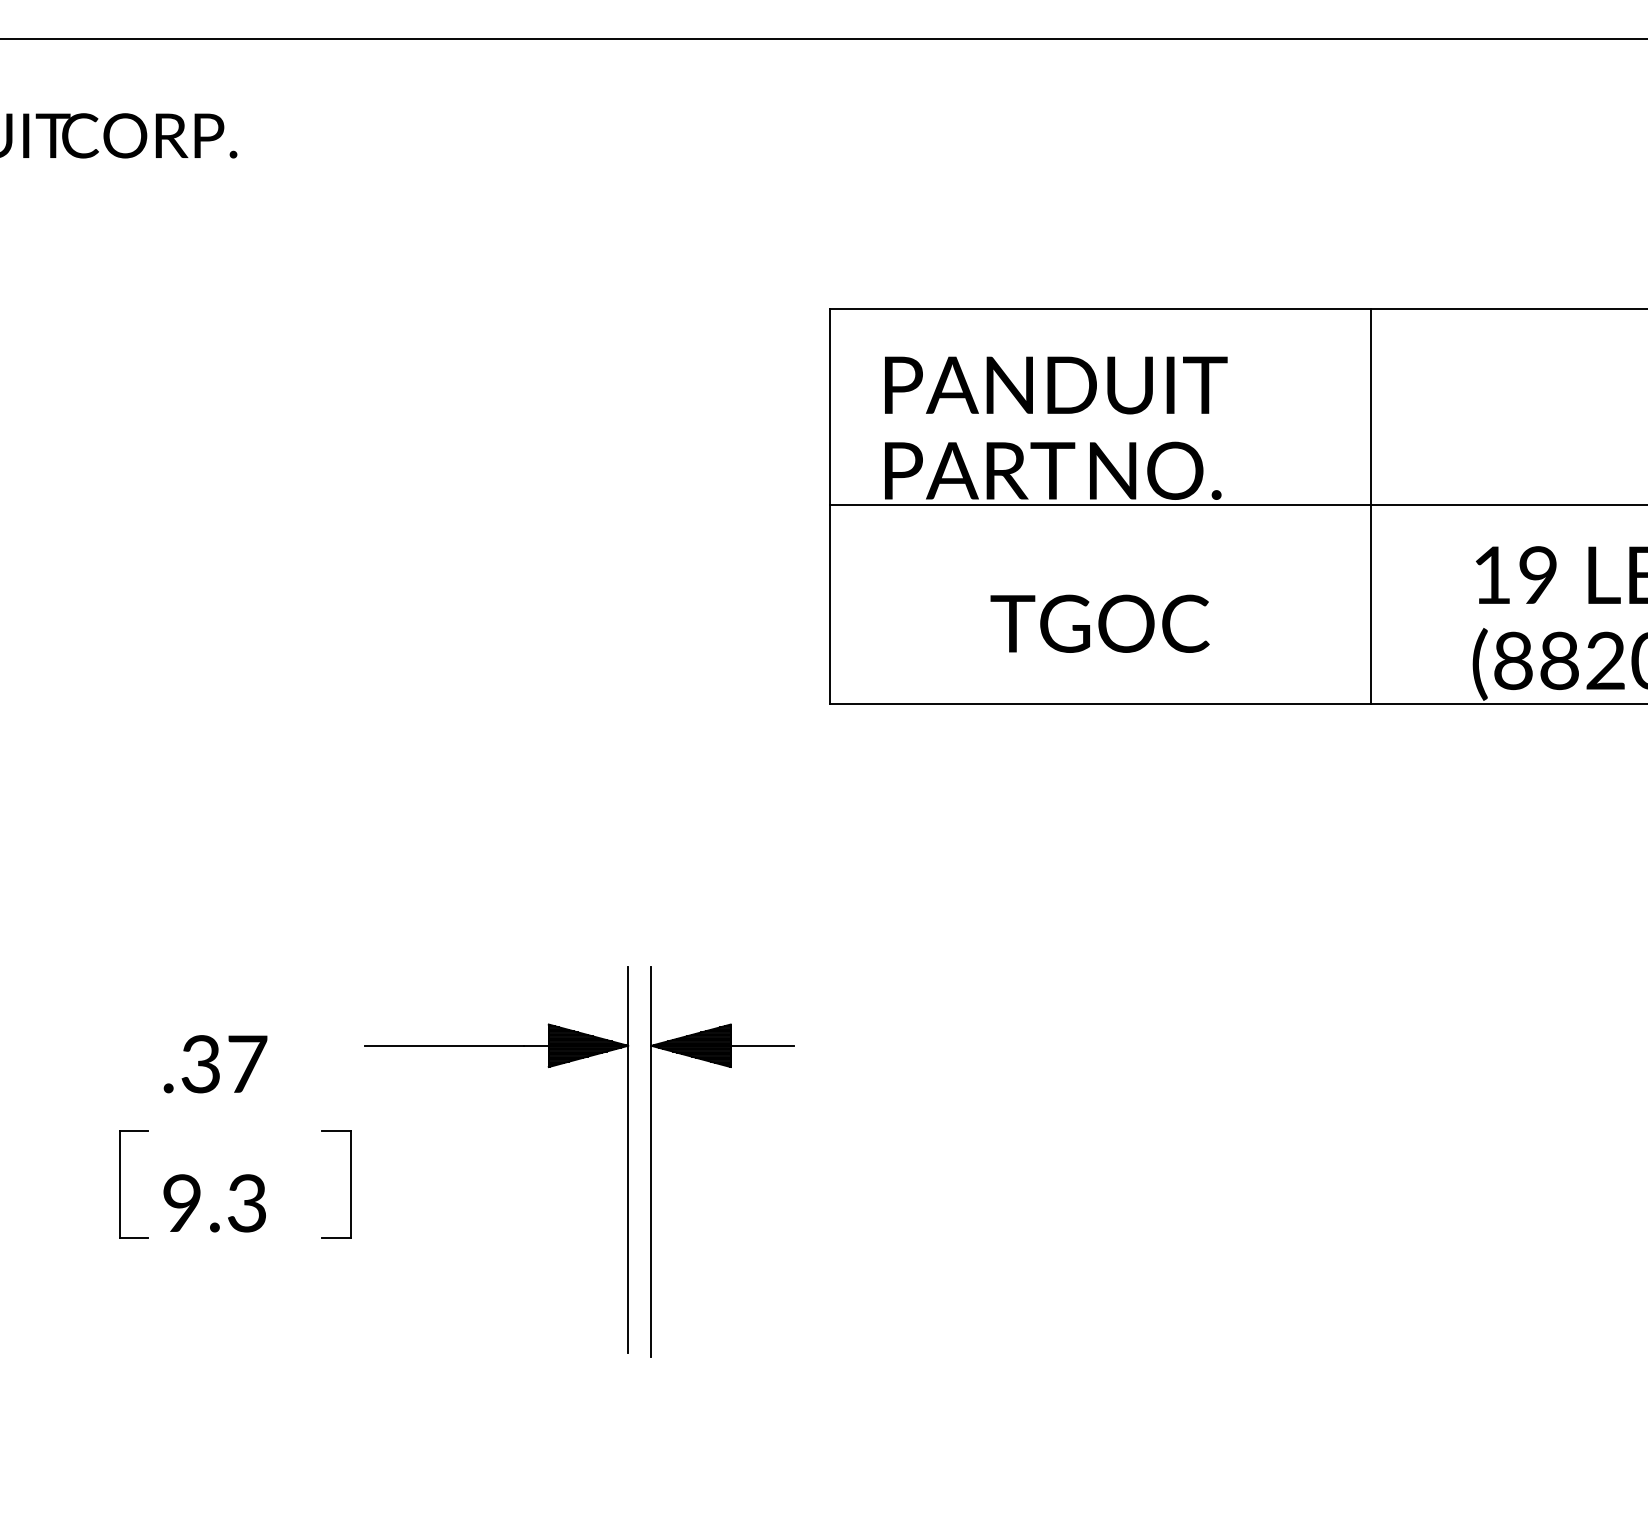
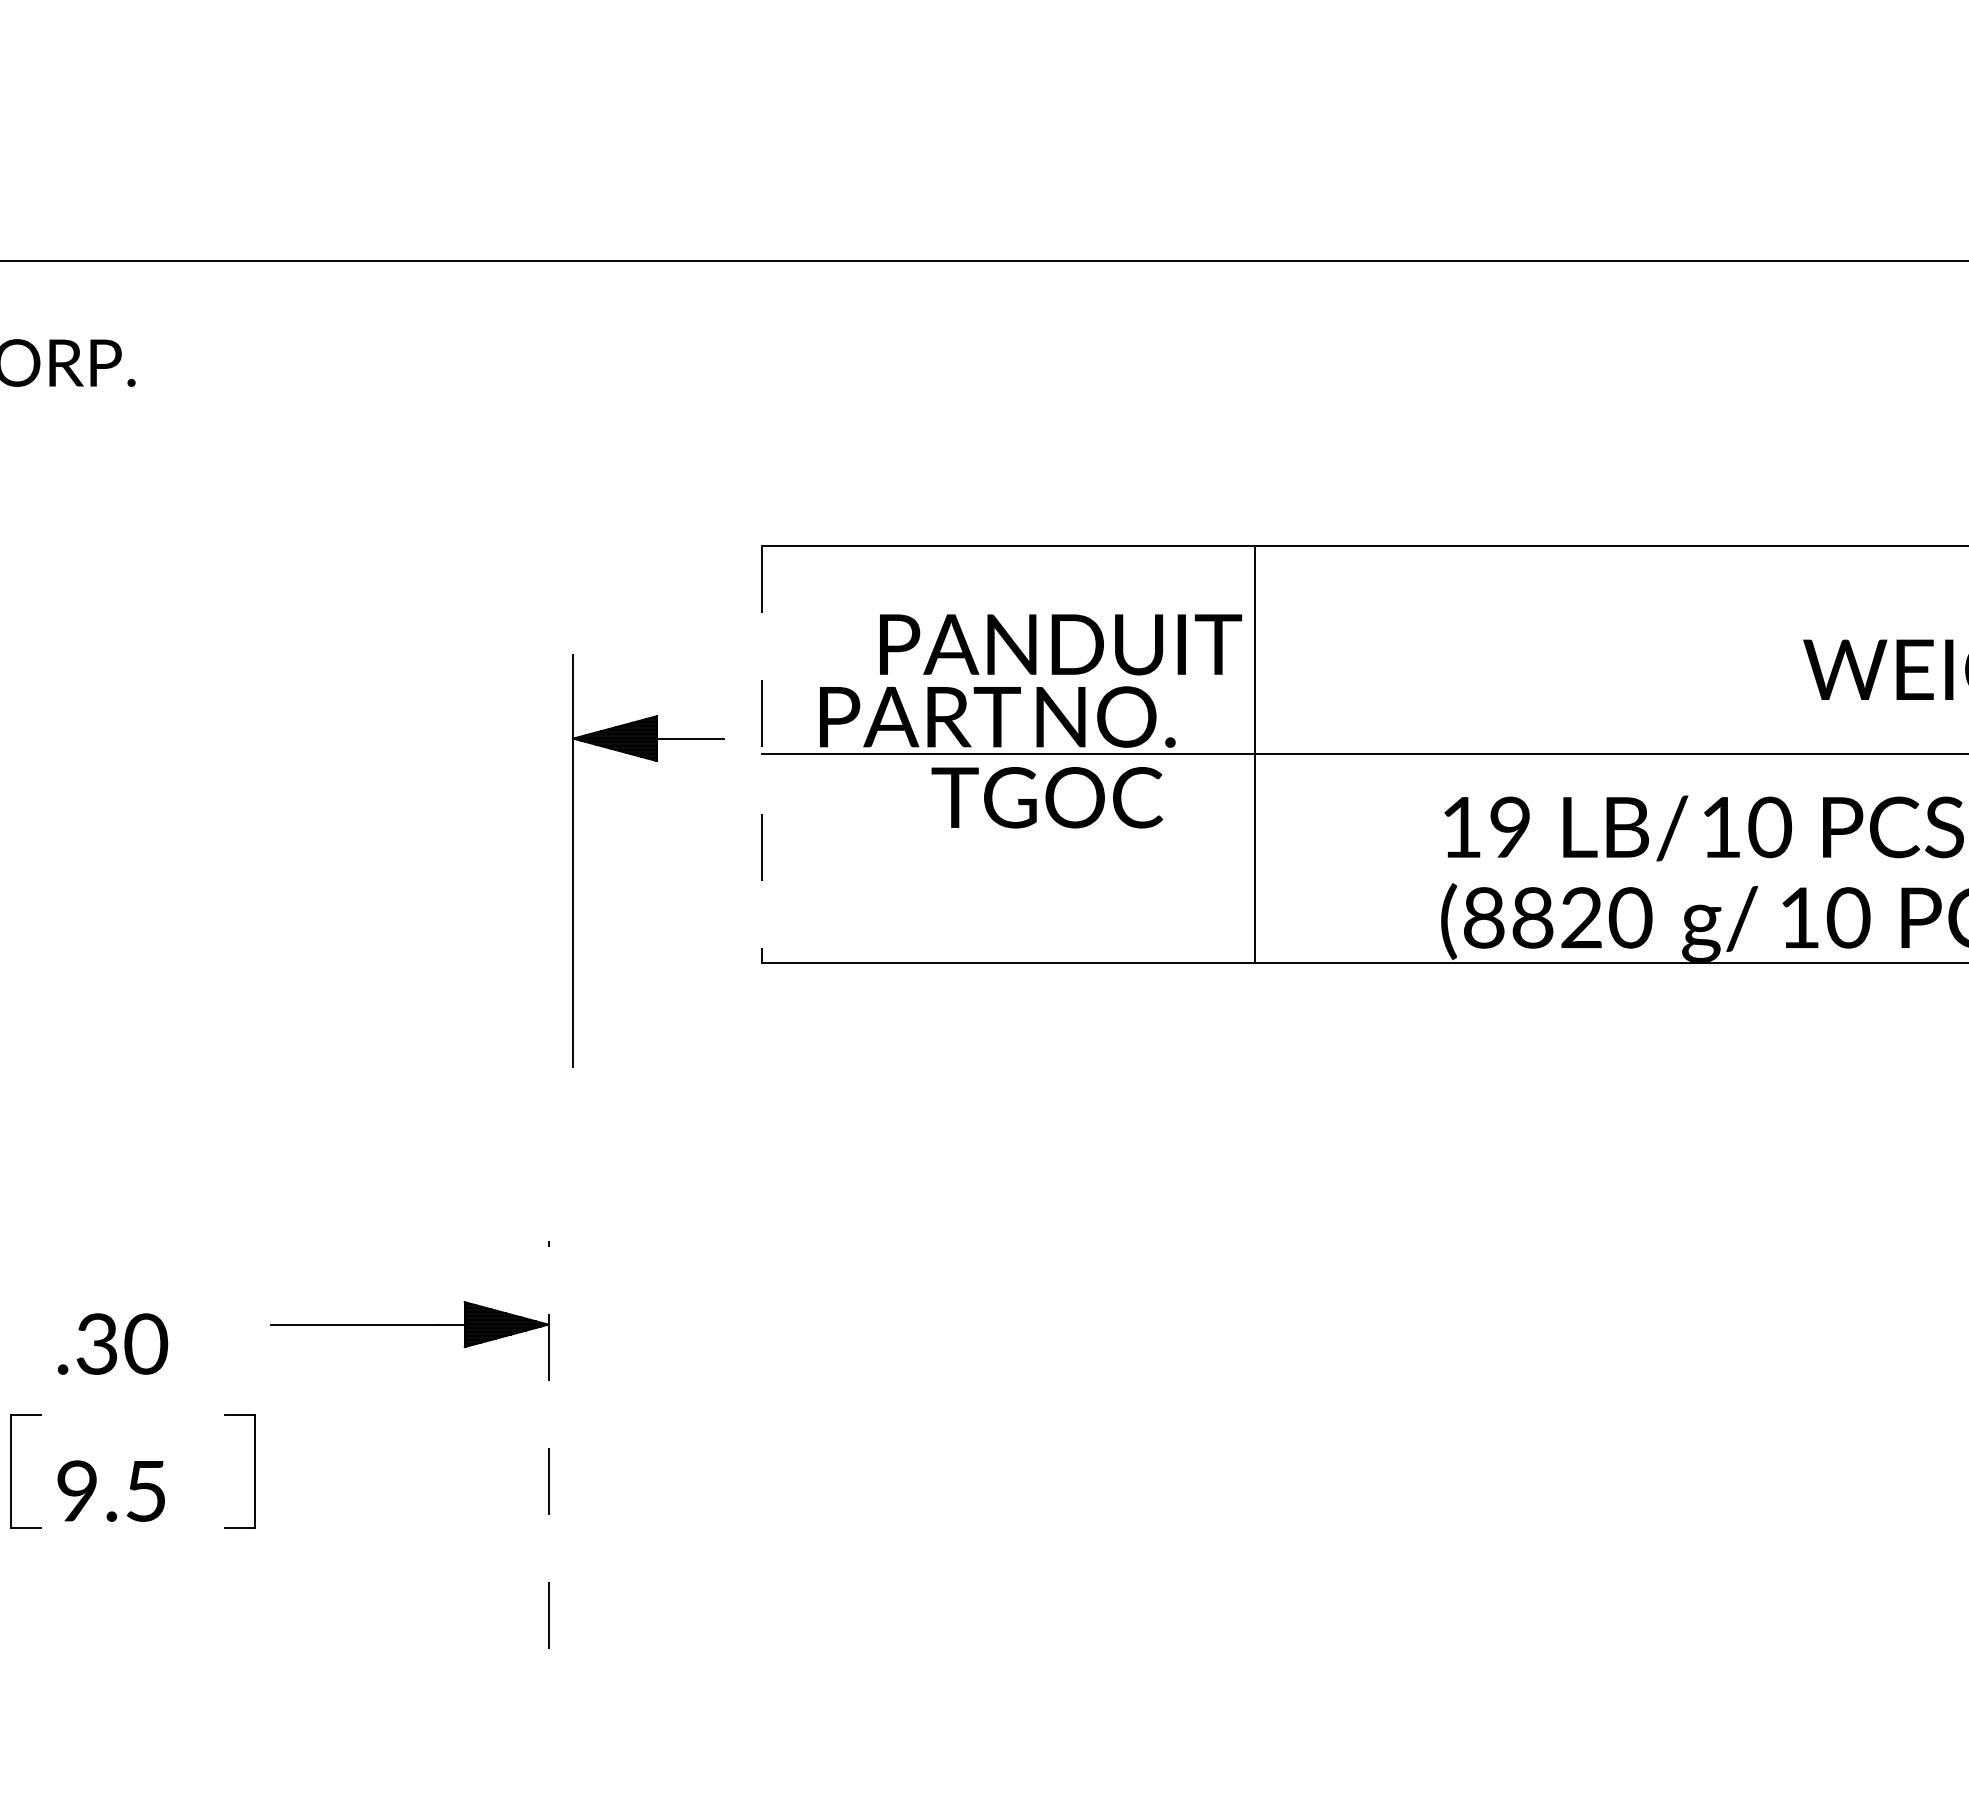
text: (1056, 385) -> (1061, 644), moved
line: (829, 506) -> (761, 754), solid -> dashed
line: (1370, 506) -> (1254, 754), moved
text: (1100, 623) -> (1047, 797), moved
text: (247, 1063) -> (146, 1343), .37 -> .30
line: (628, 1159) -> (548, 1444), solid -> dashed
part: (651, 1162) -> (573, 861), moved
text: (246, 1202) -> (145, 1490), 9.3 -> 9.5

